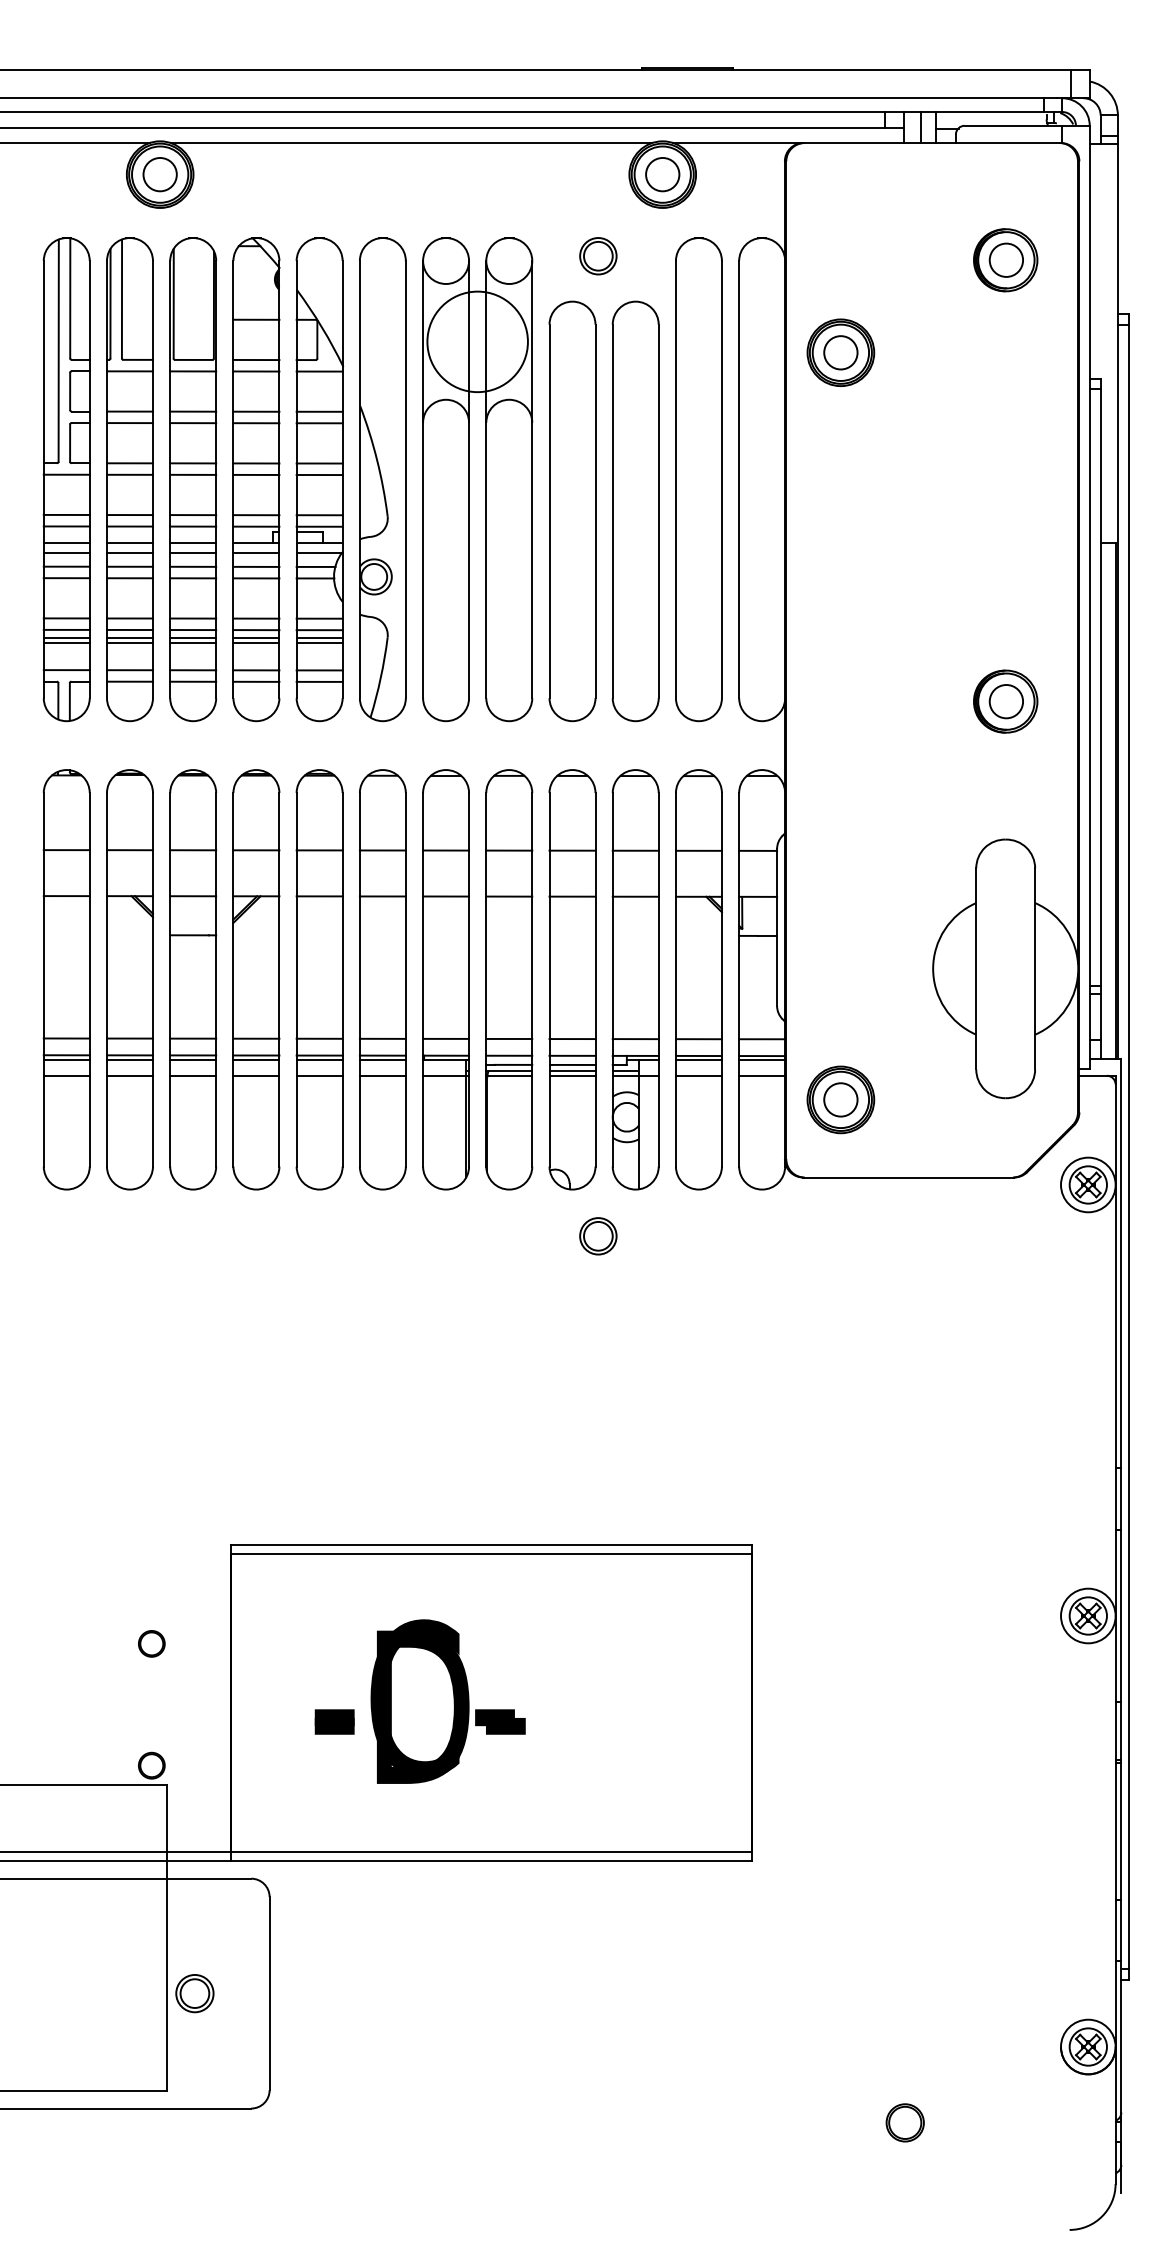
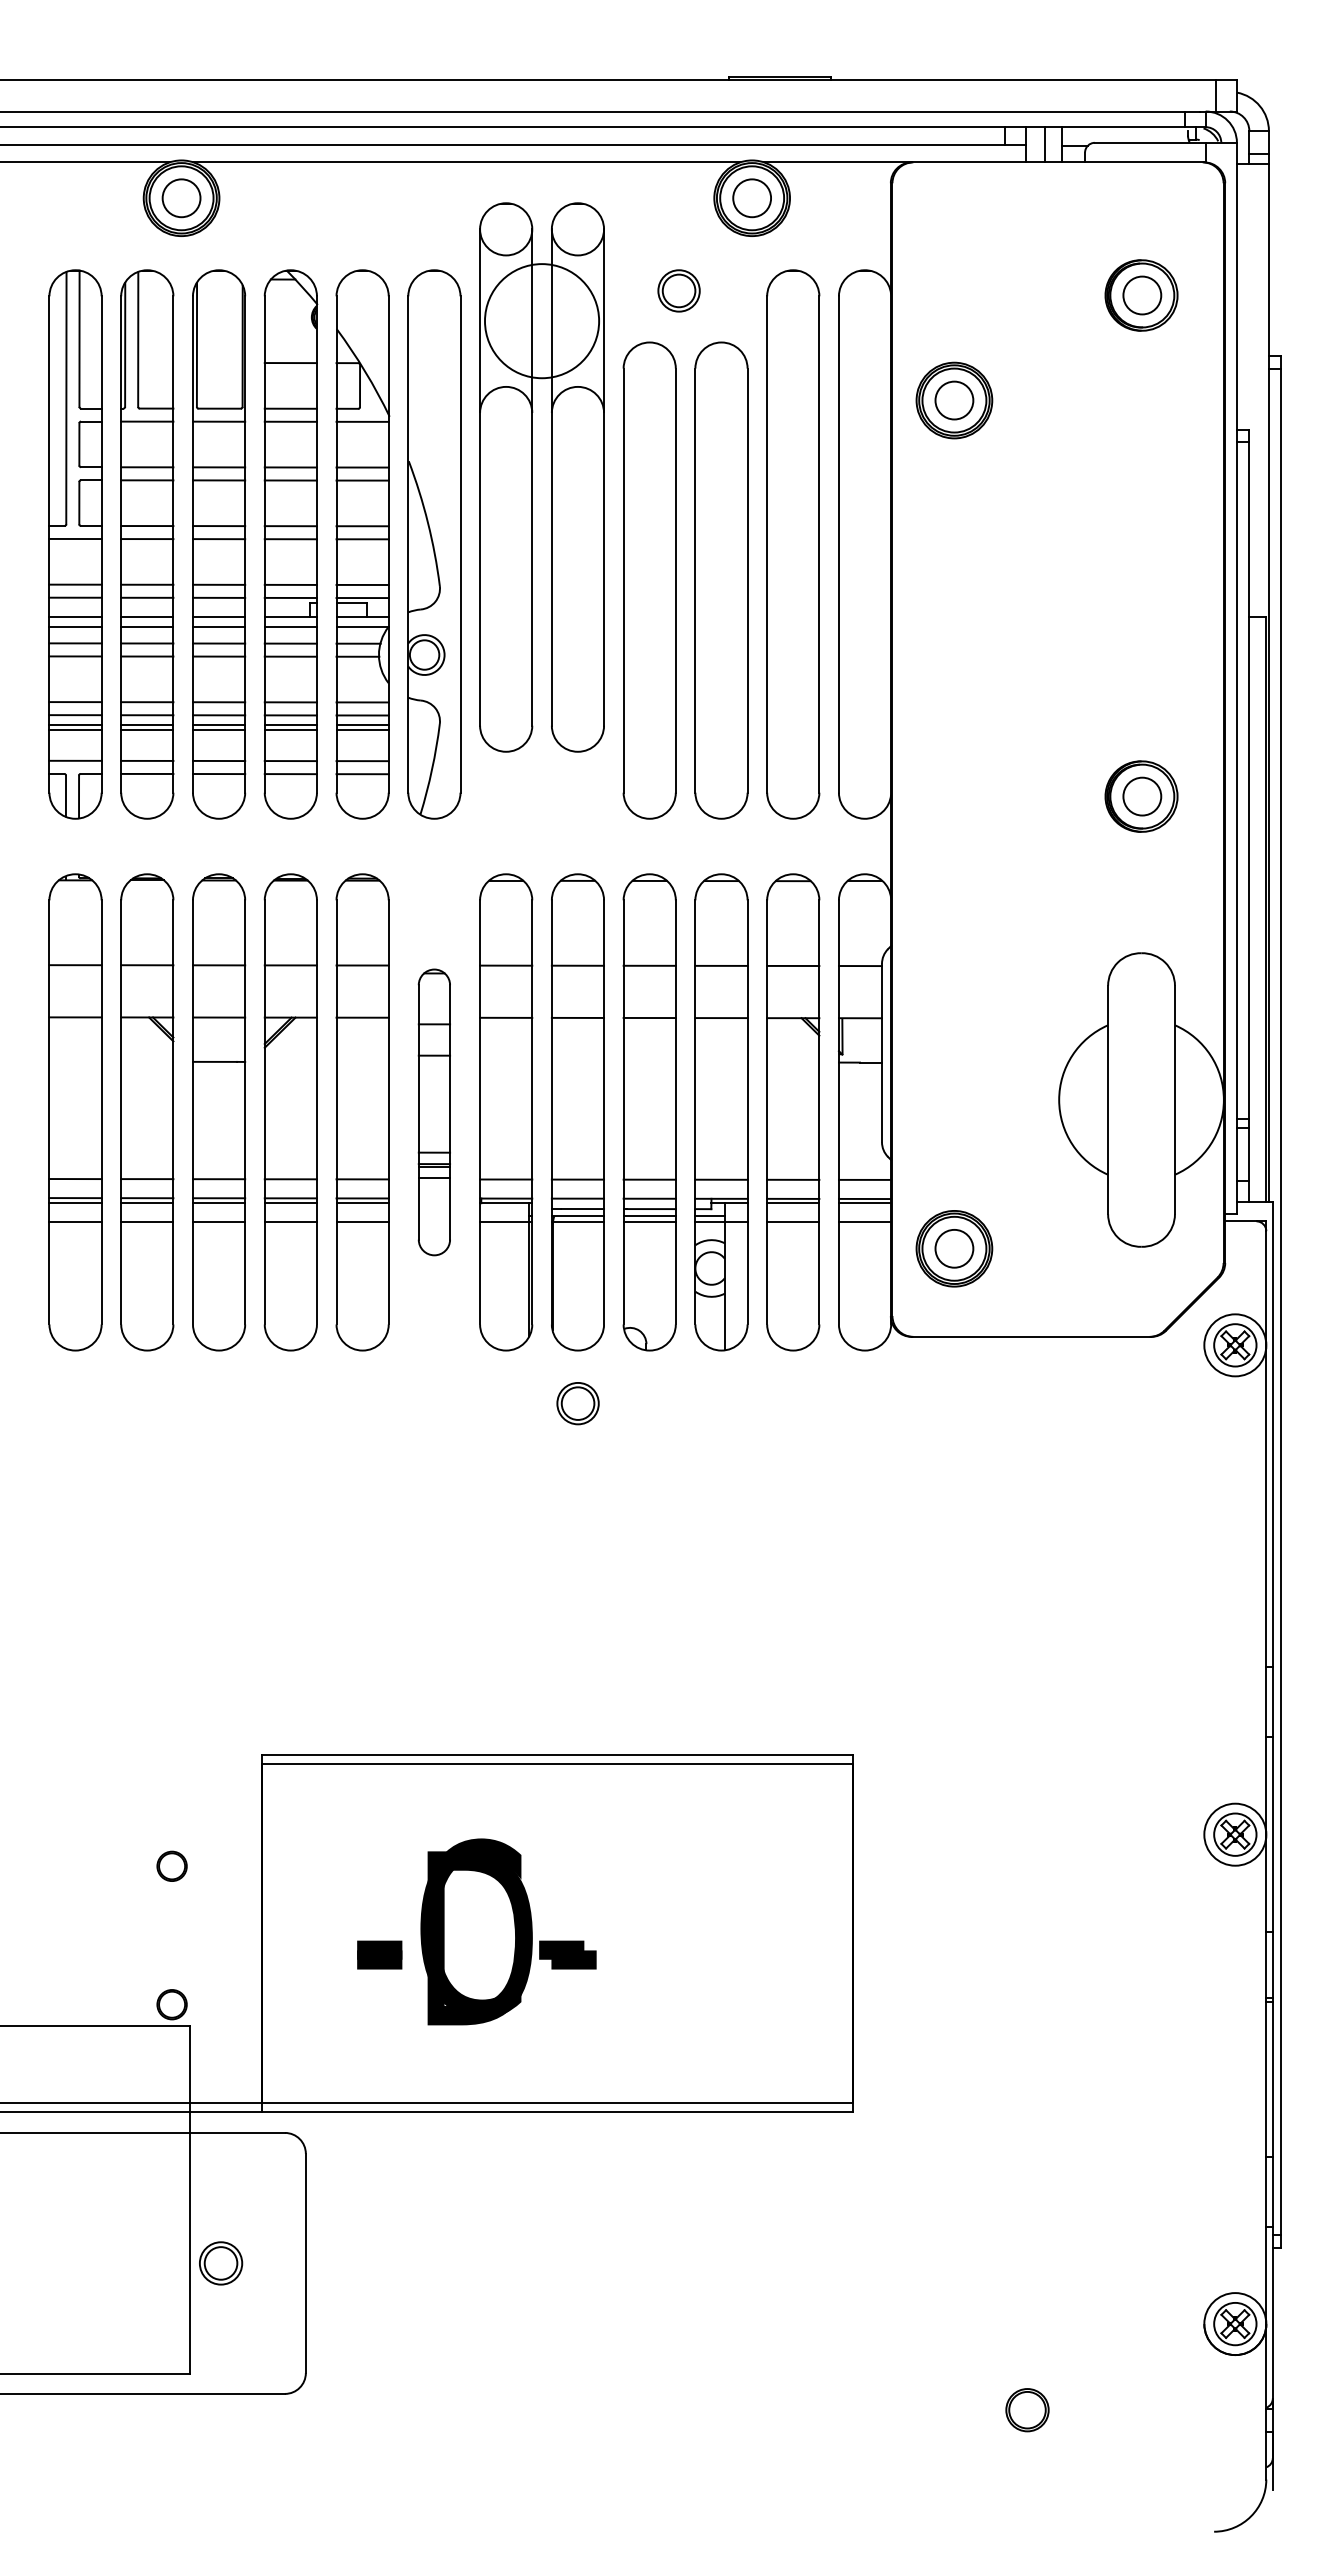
part: (469, 479) -> (532, 477), moved
part: (382, 979) -> (434, 1112), size x0.6
part: (597, 1236) -> (577, 1403), moved

